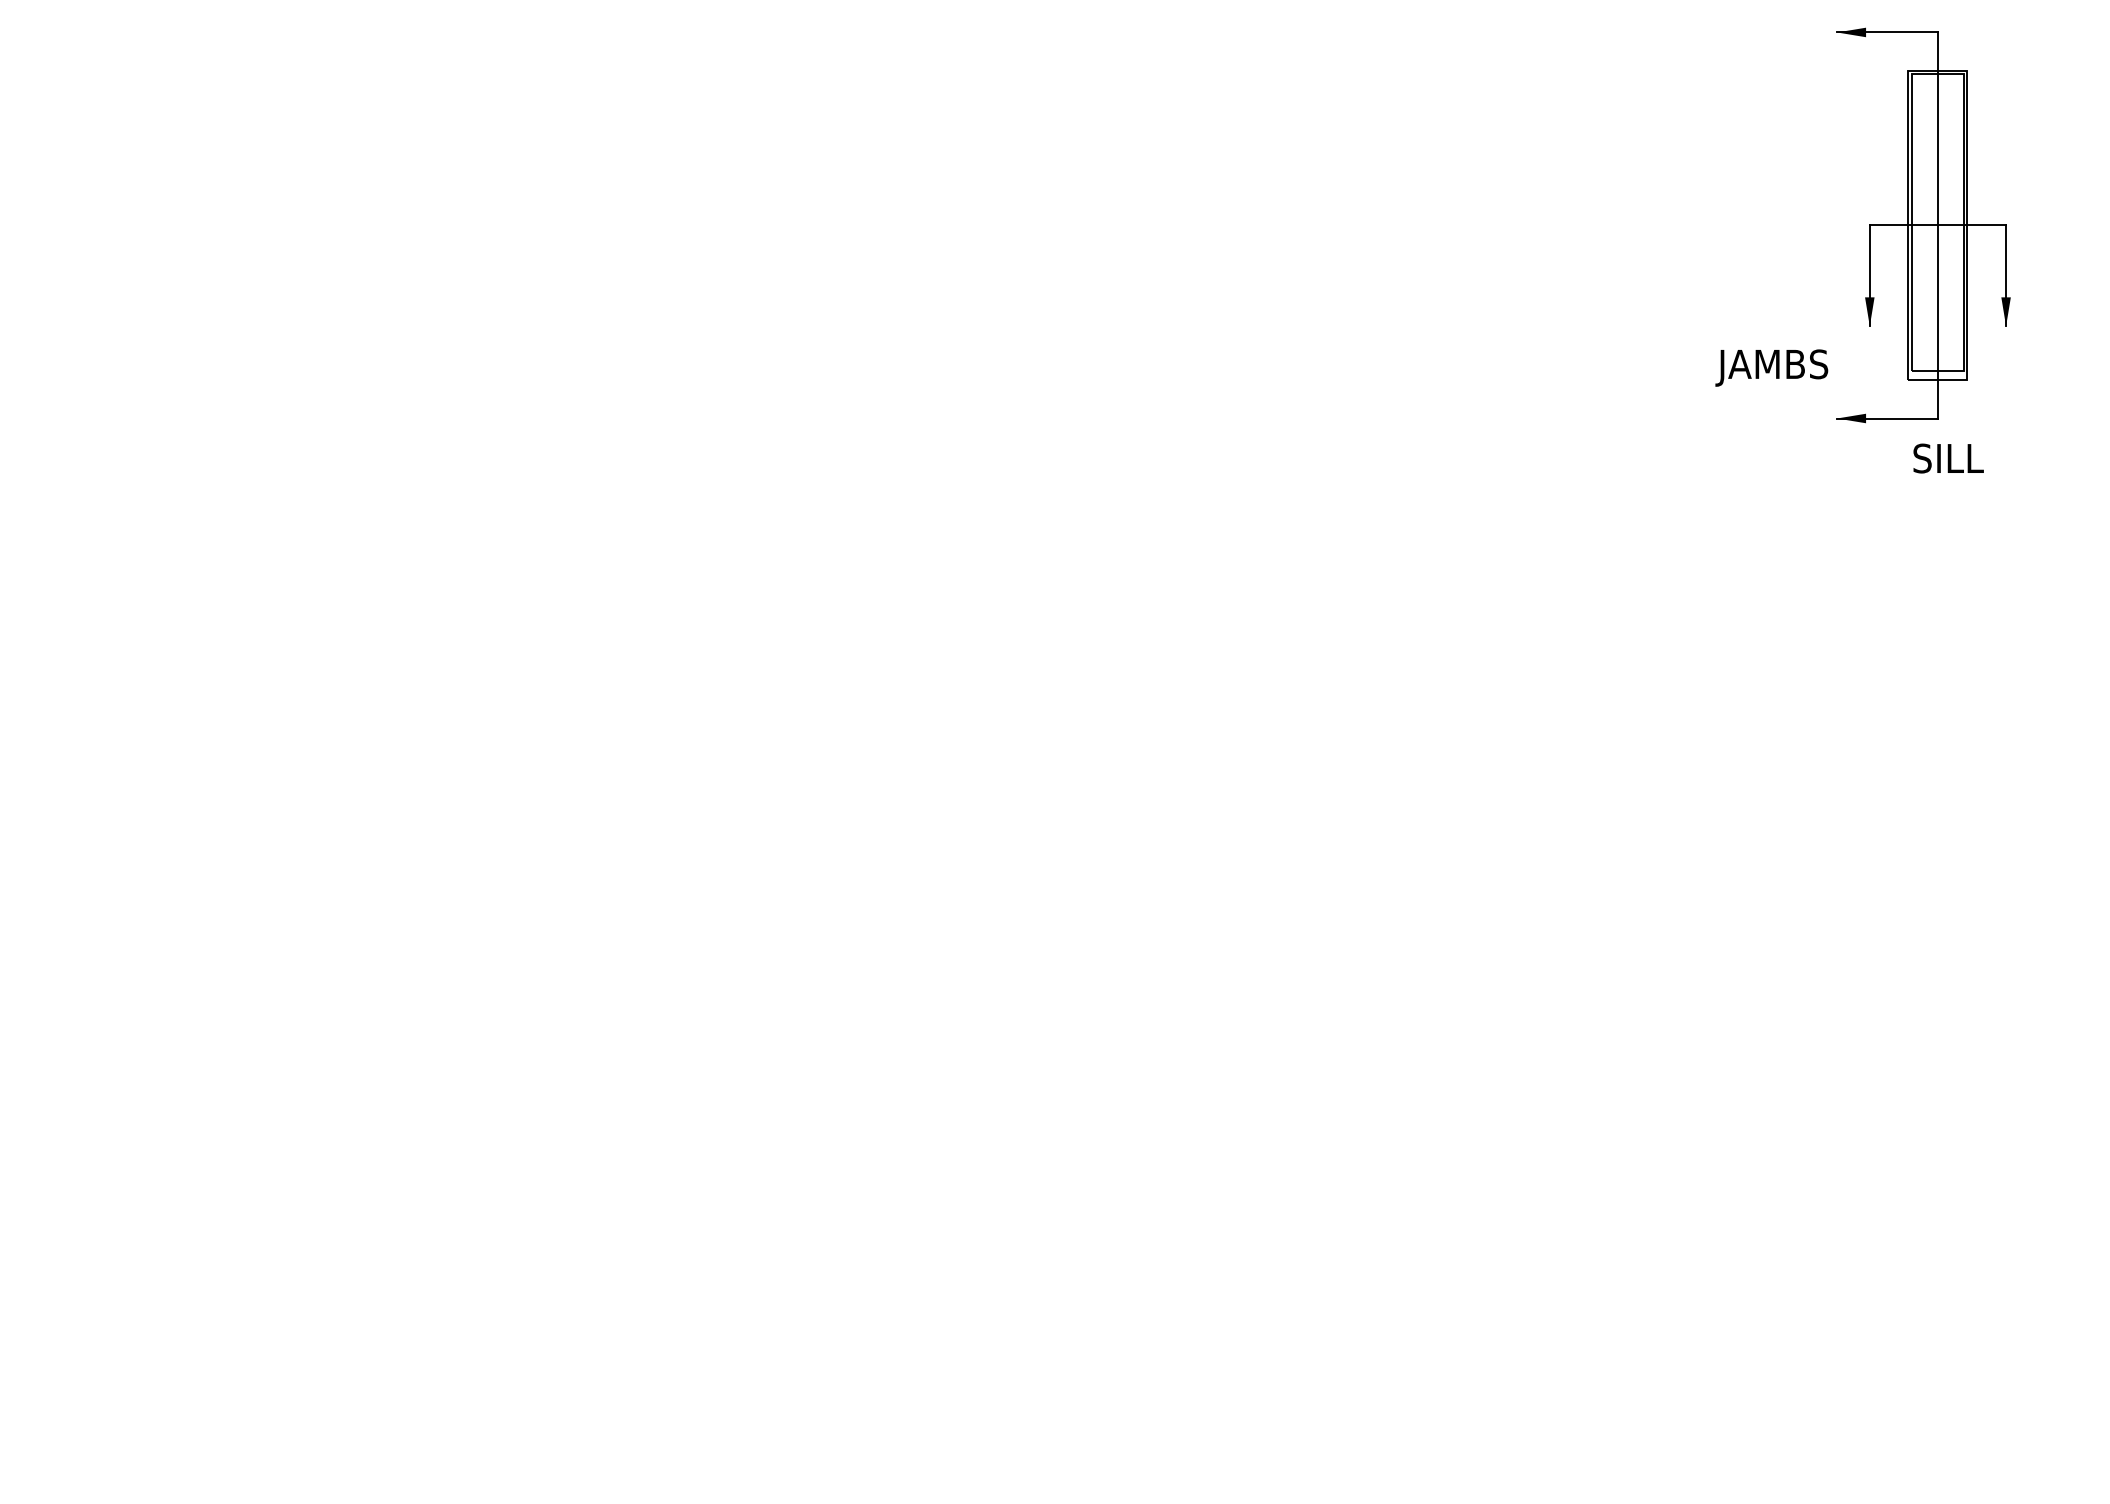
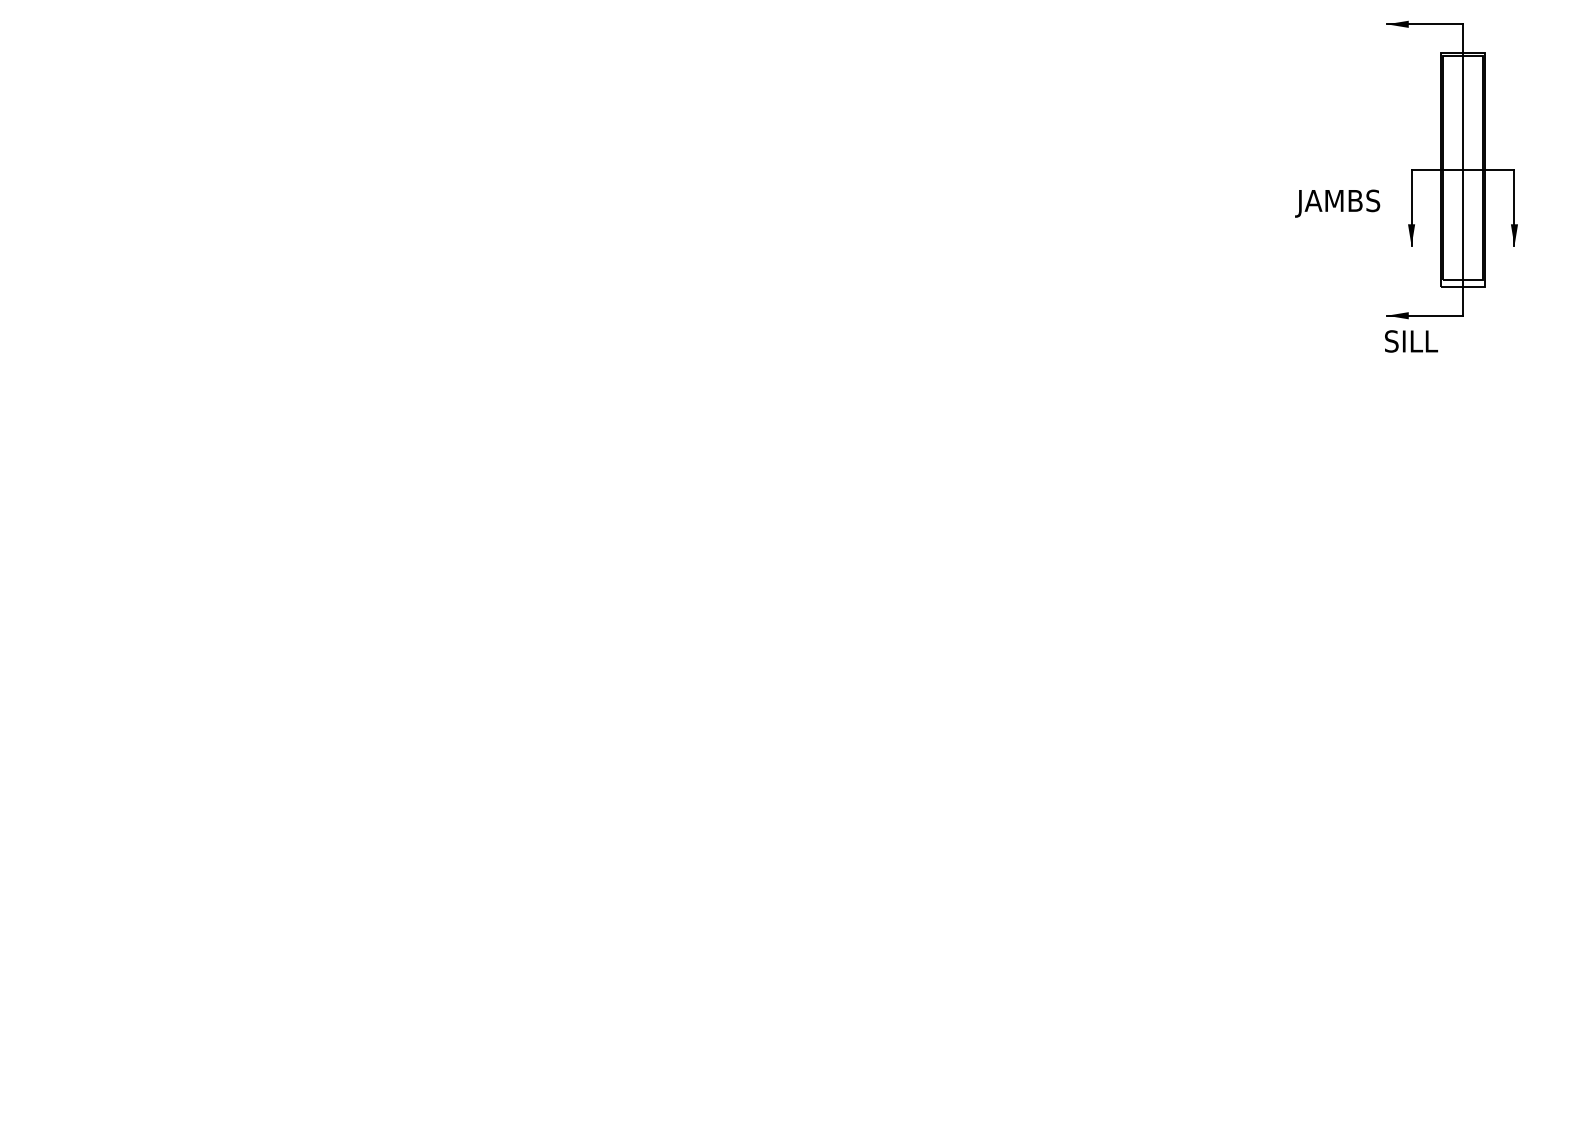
text: (1771, 367) -> (1337, 203), moved
text: (1948, 458) -> (1411, 341), moved

